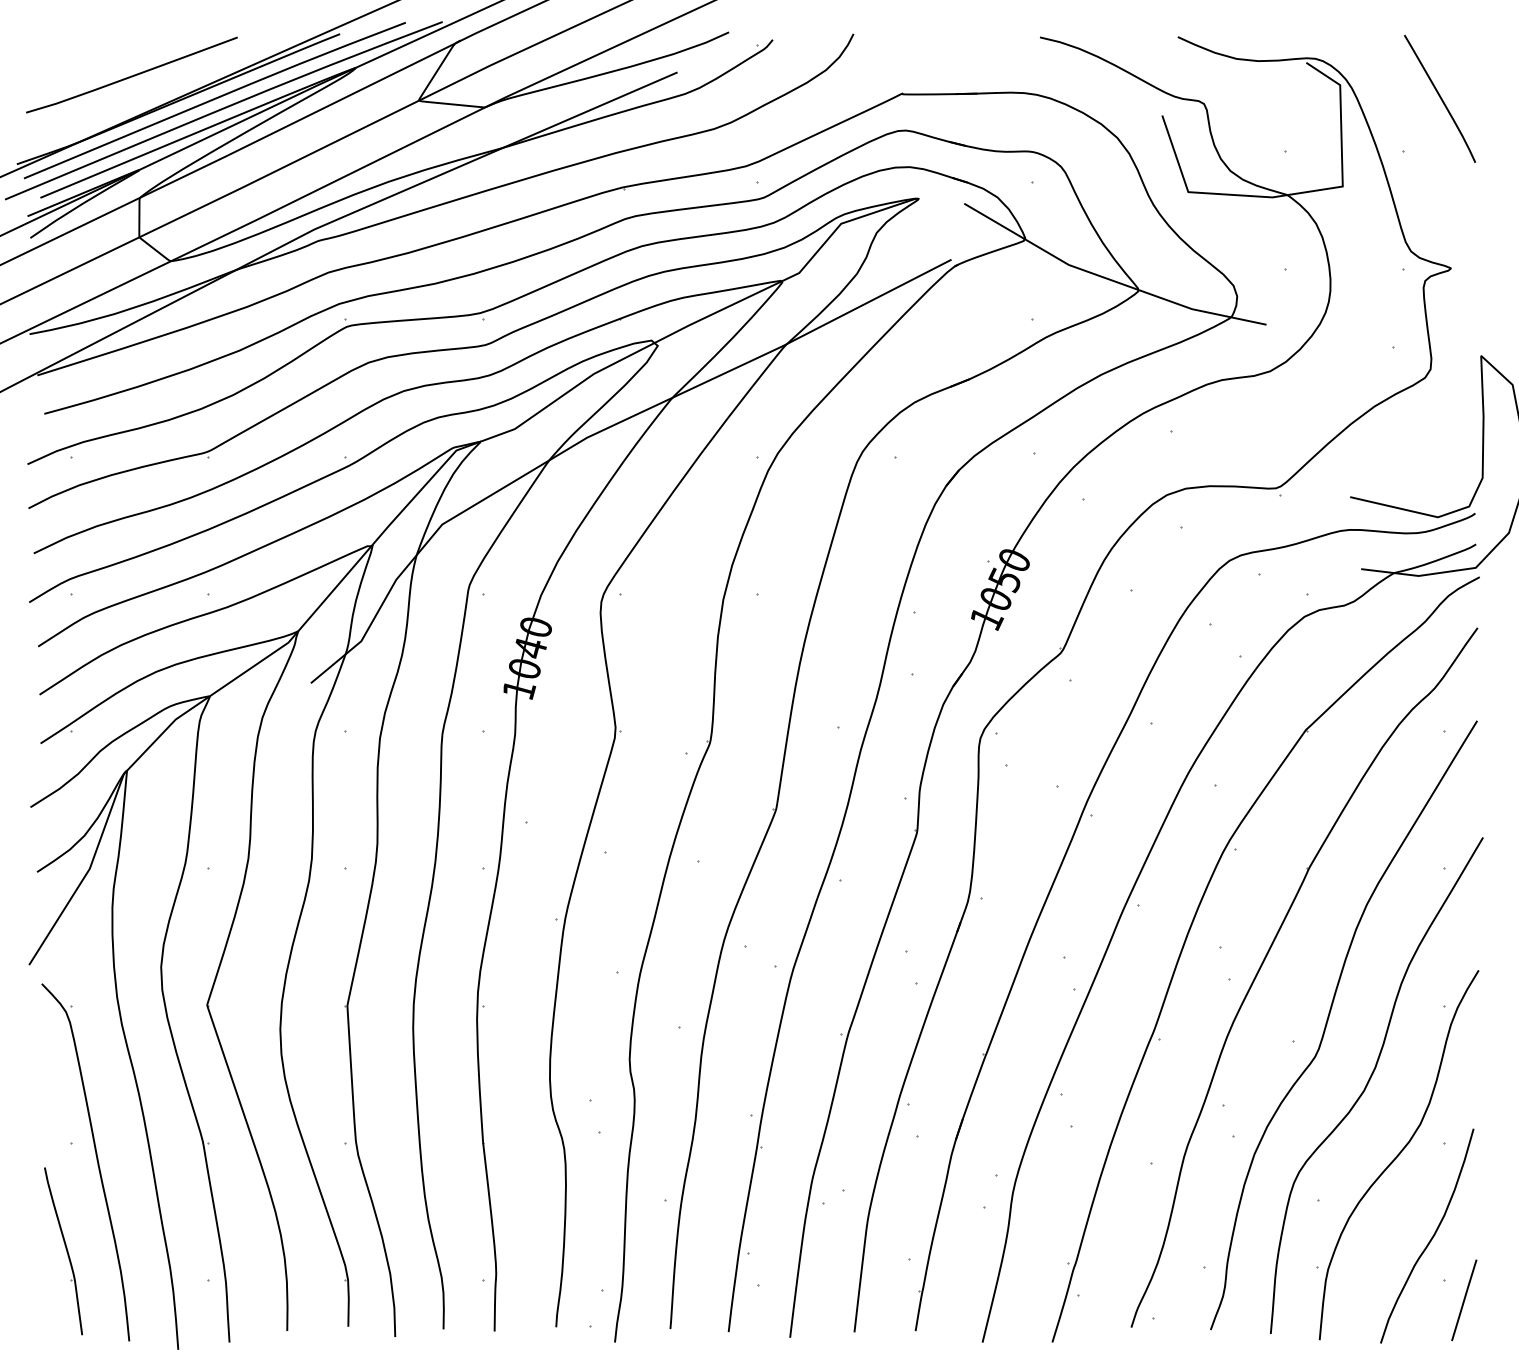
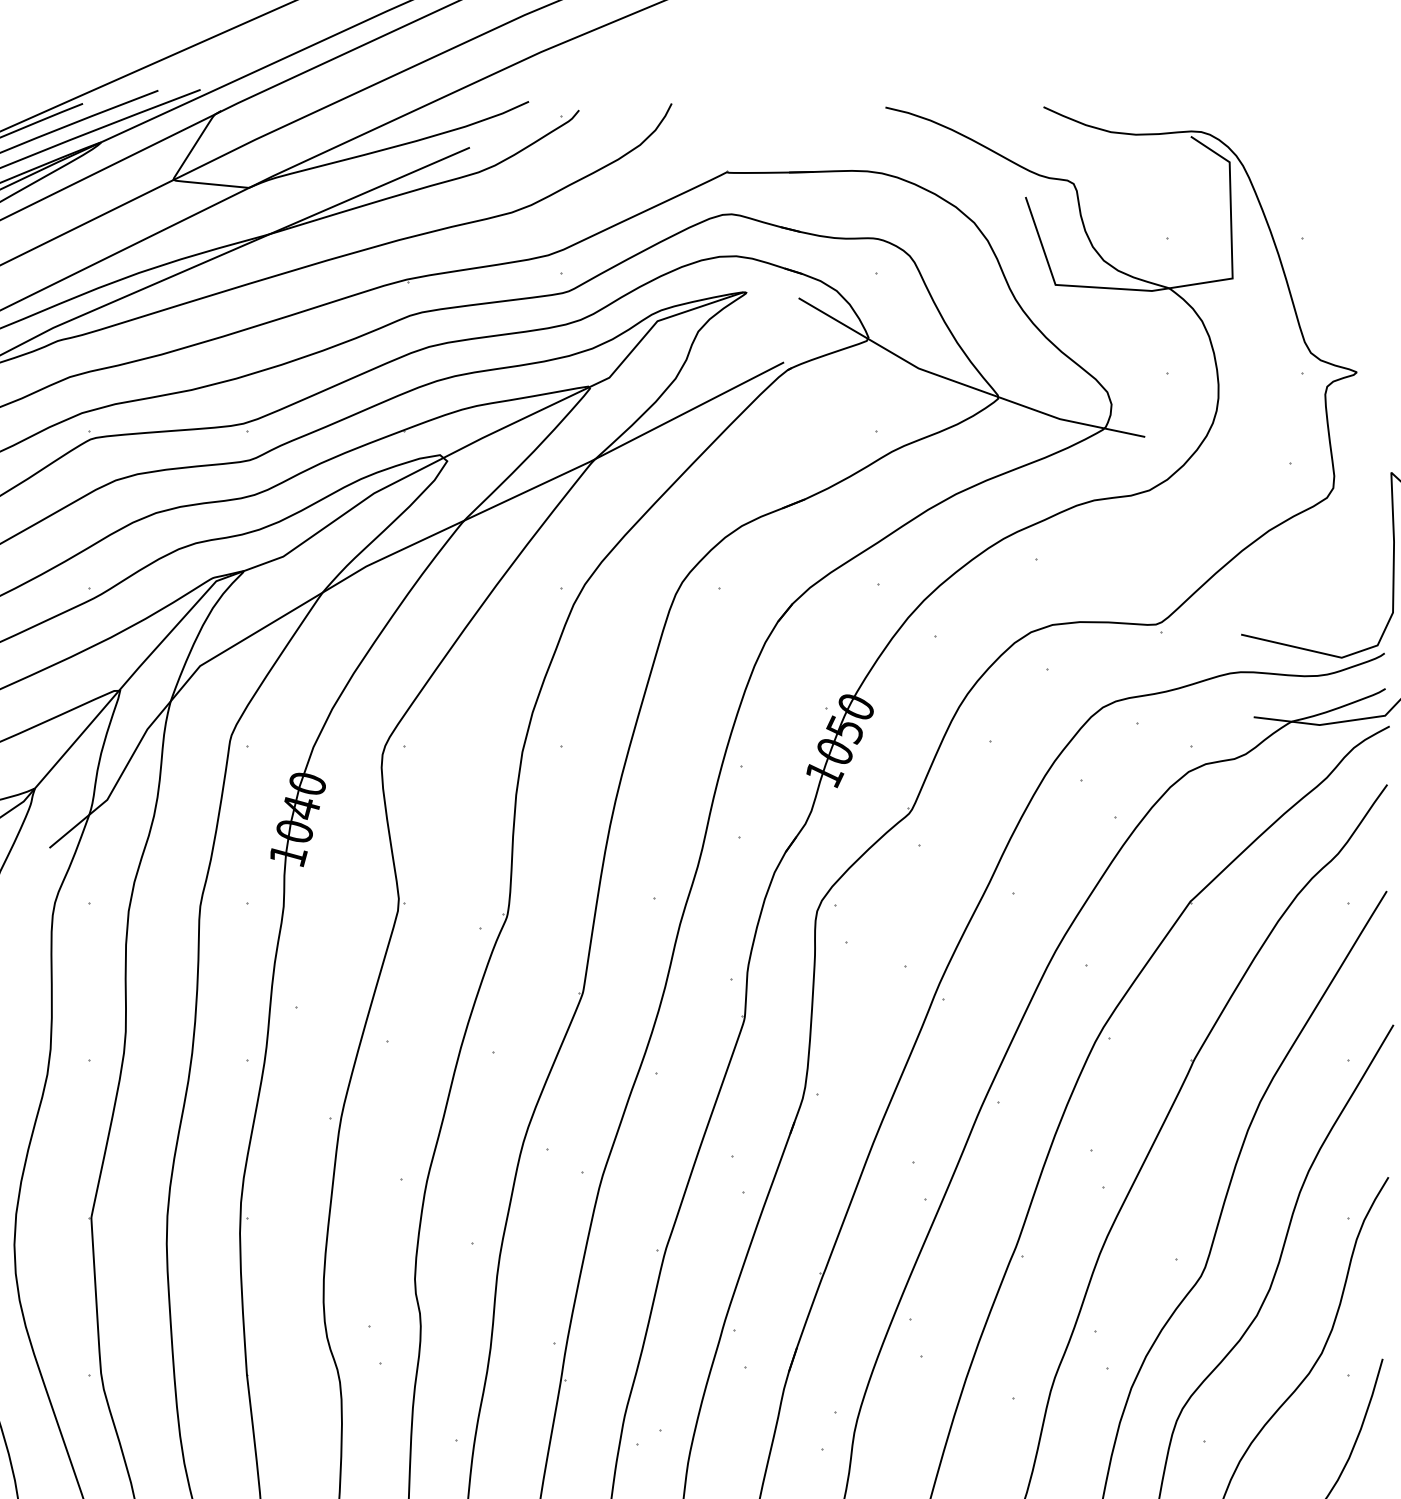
curve: (1440, 98) -> (1344, 177), removed

